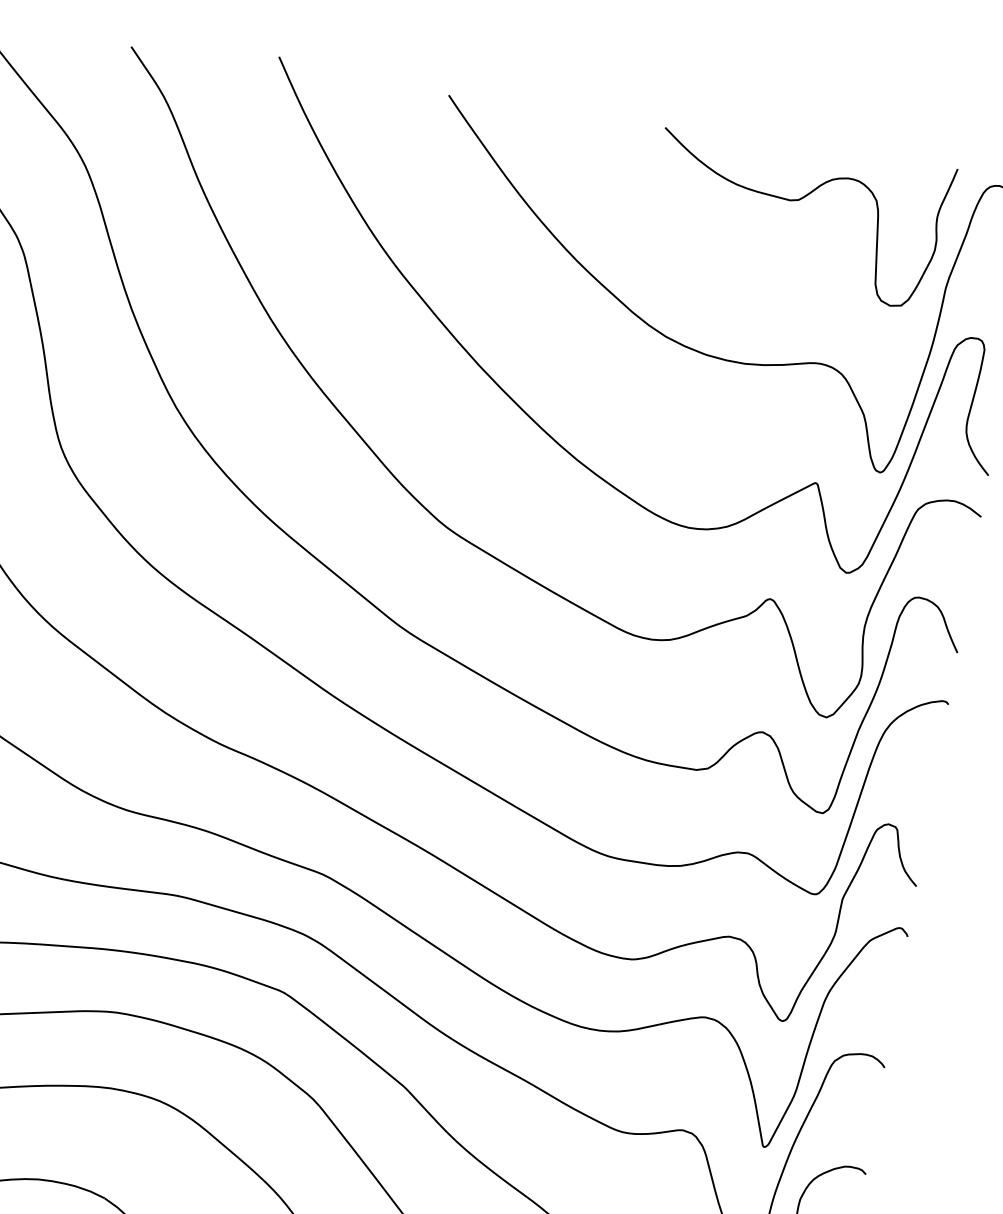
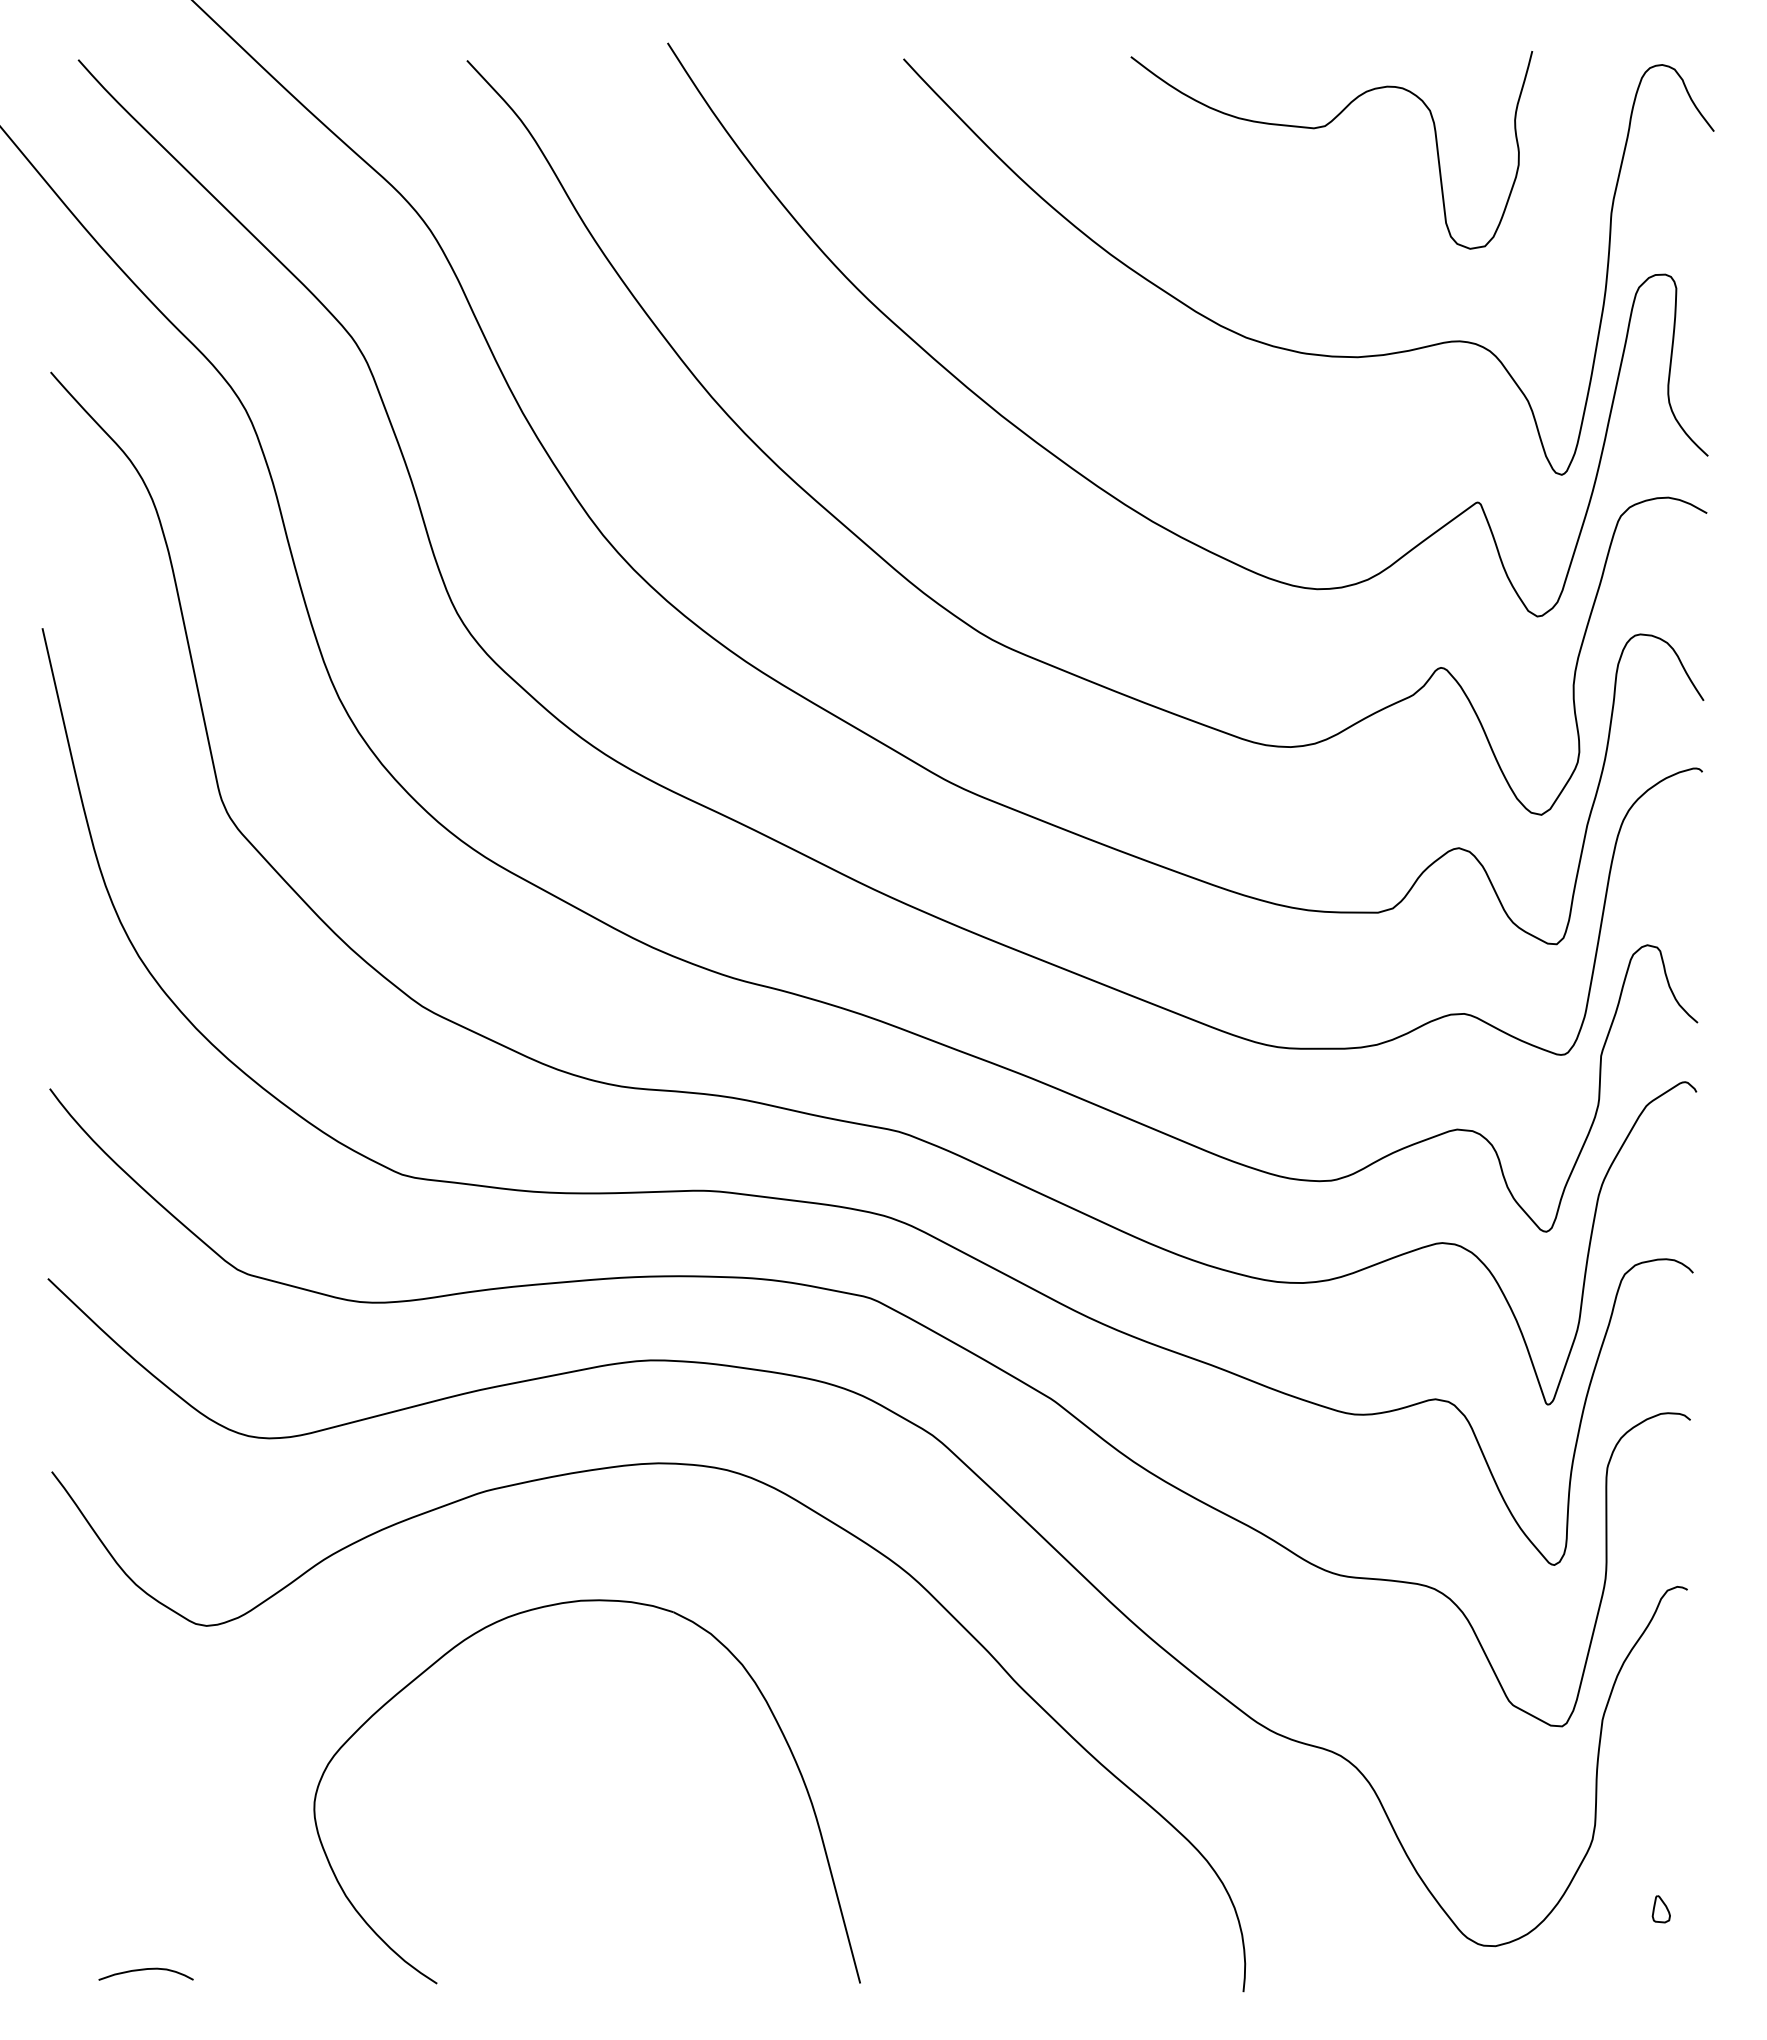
curve: (797, 200) -> (1324, 127), moved

